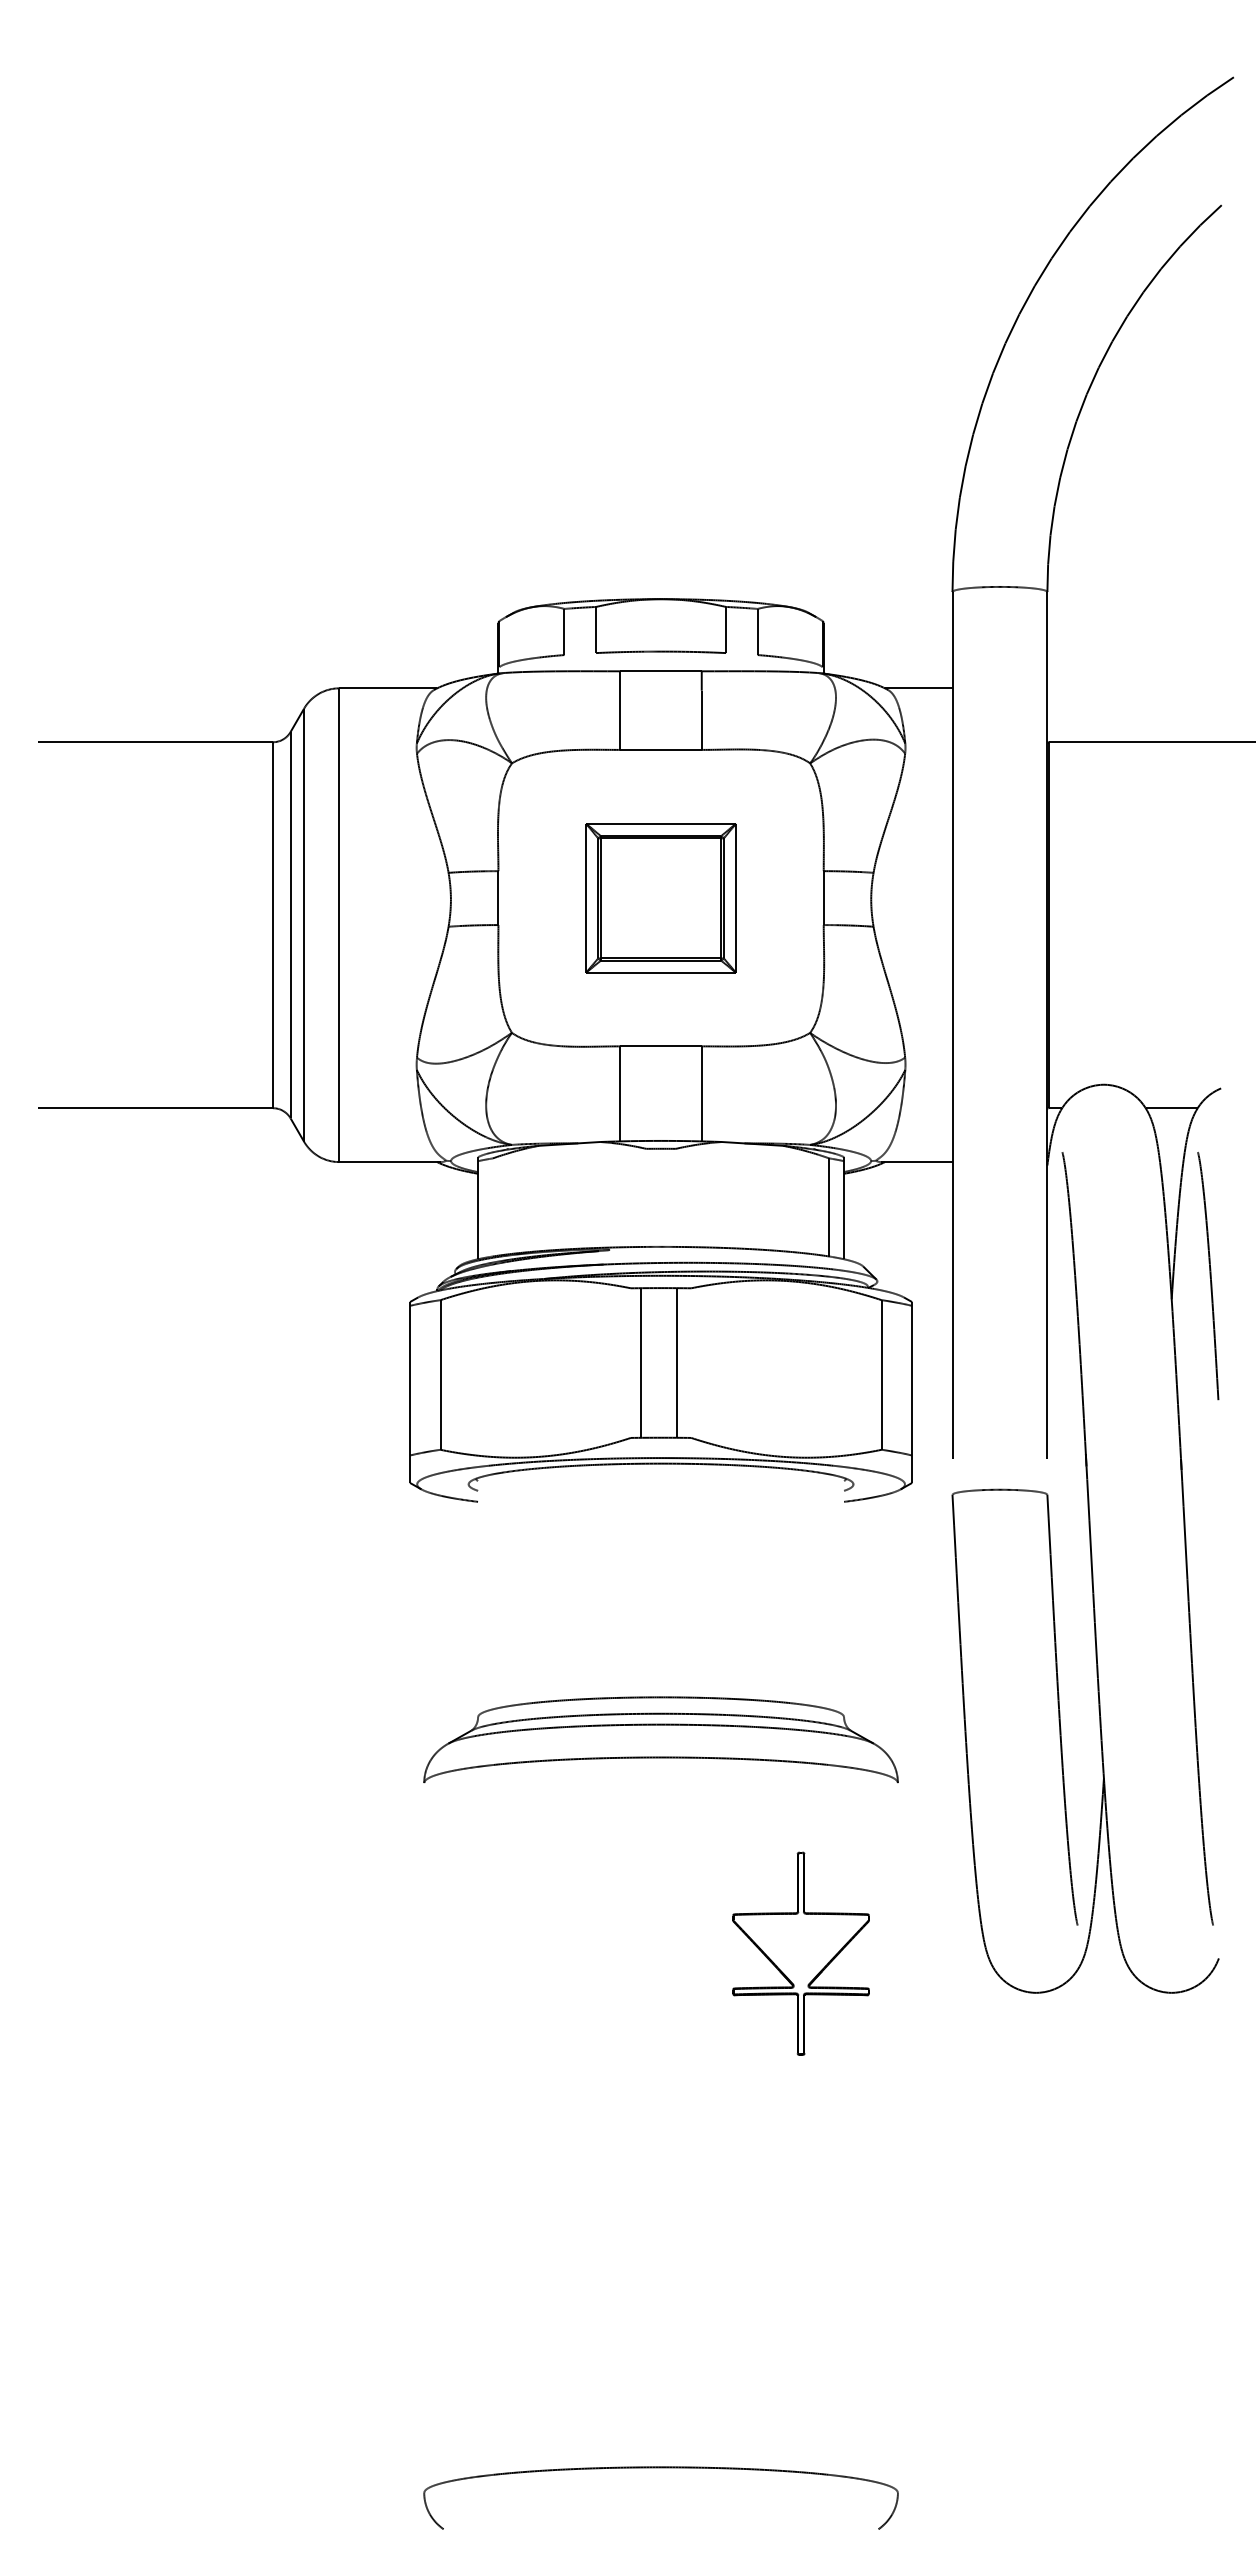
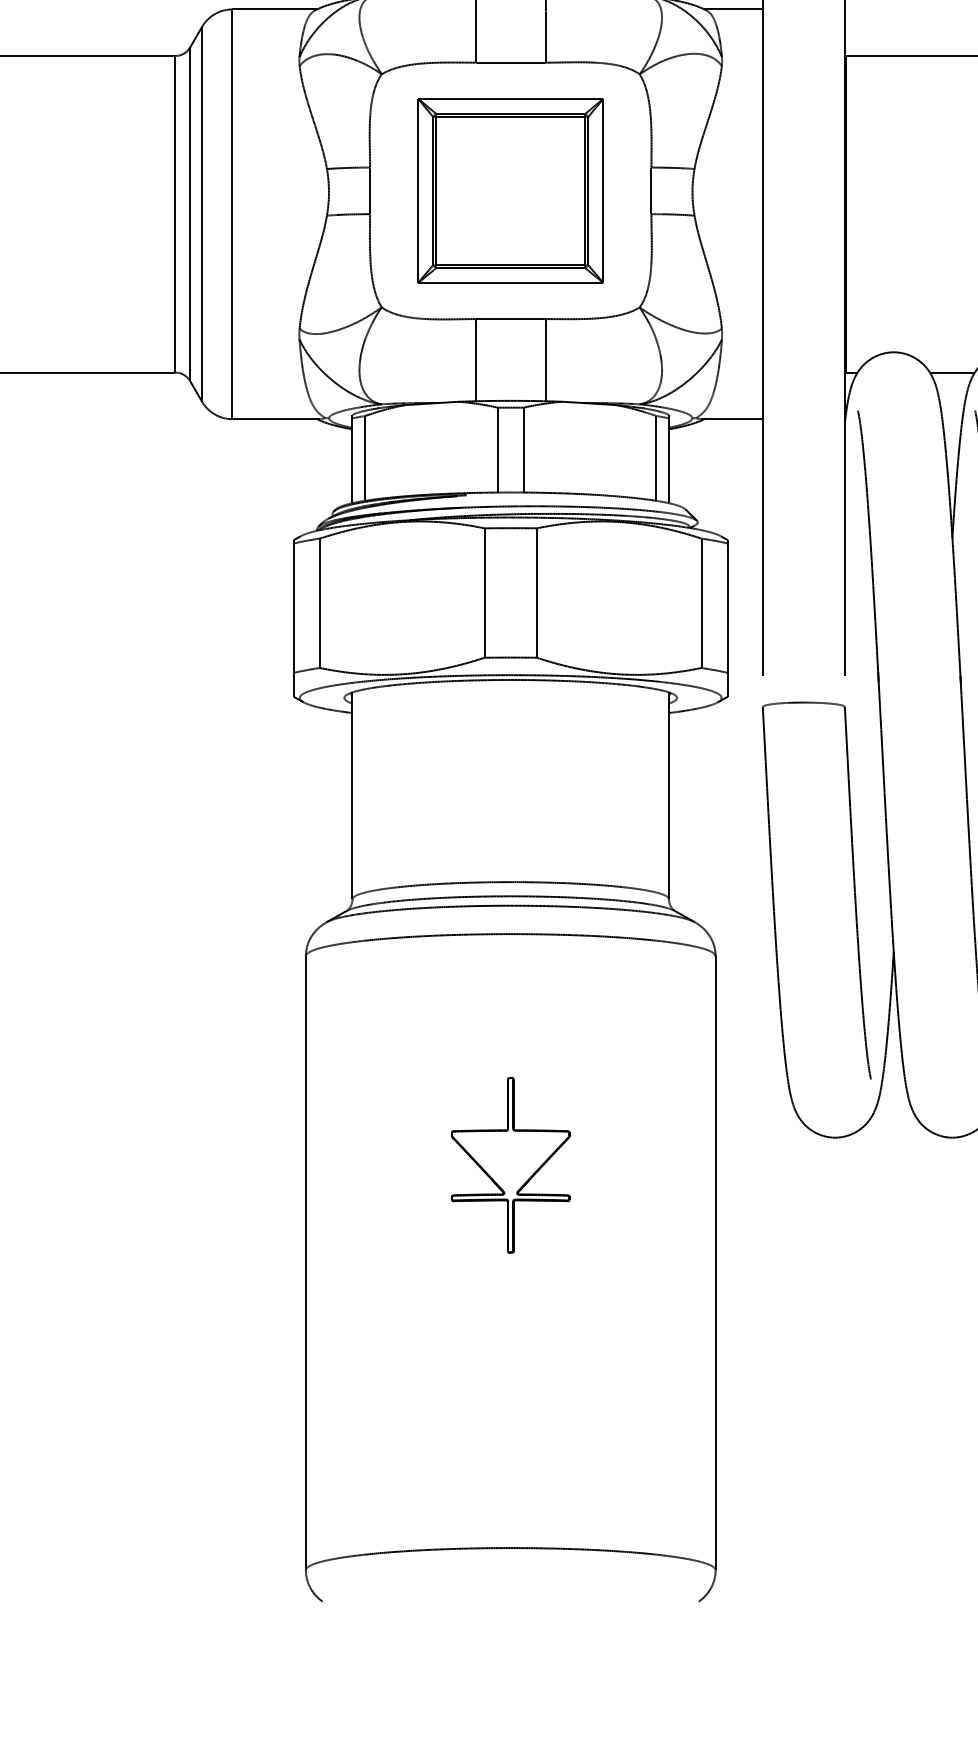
part: (660, 898) -> (510, 191), size x1.43
line: (646, 1197) -> (498, 449), added
line: (675, 1197) -> (523, 449), added
line: (492, 1207) -> (364, 458), added
line: (641, 1362) -> (537, 592), moved
line: (676, 1362) -> (484, 592), moved
line: (478, 1597) -> (352, 795), added
line: (844, 1597) -> (669, 795), added
part: (800, 1953) -> (510, 1165), moved
line: (424, 2137) -> (306, 1262), added
line: (897, 2137) -> (715, 1262), added

